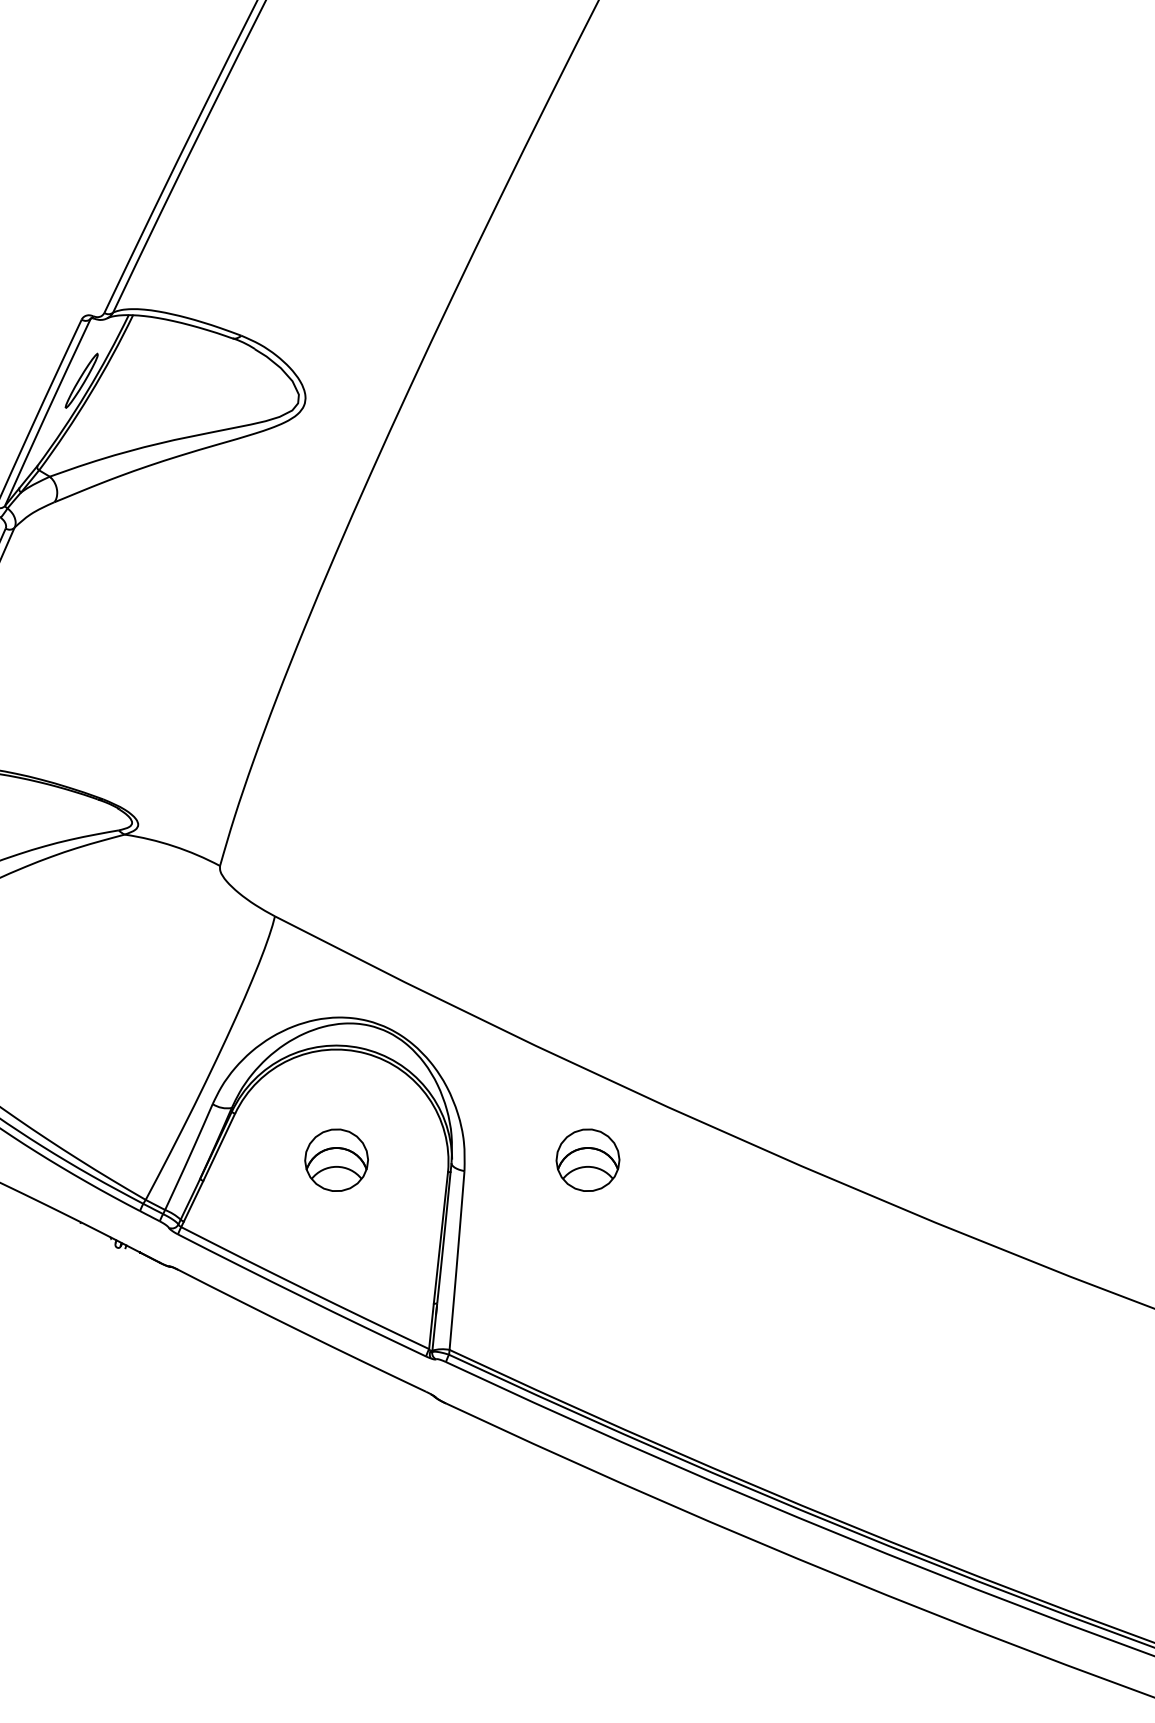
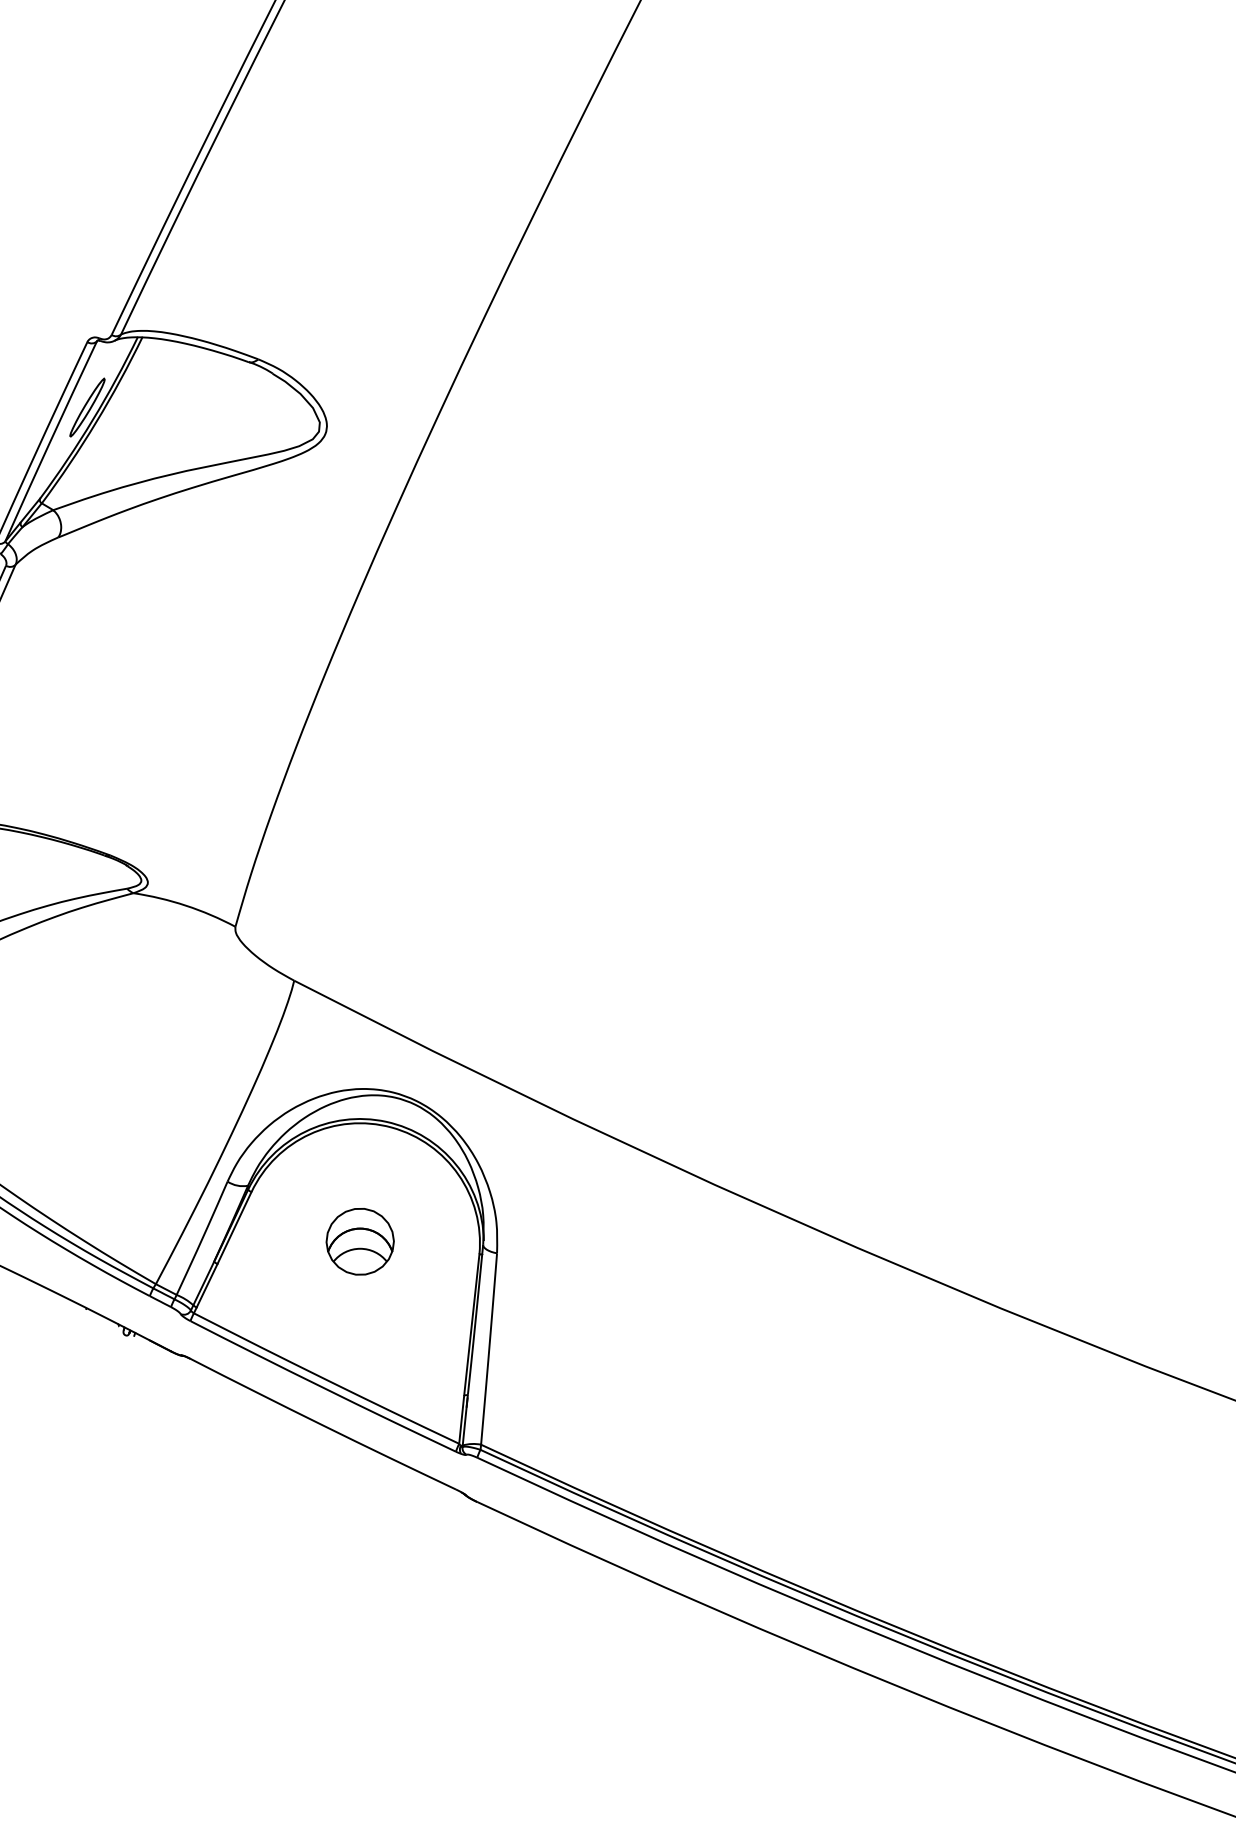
part: (587, 1160) -> (628, 1241), removed

